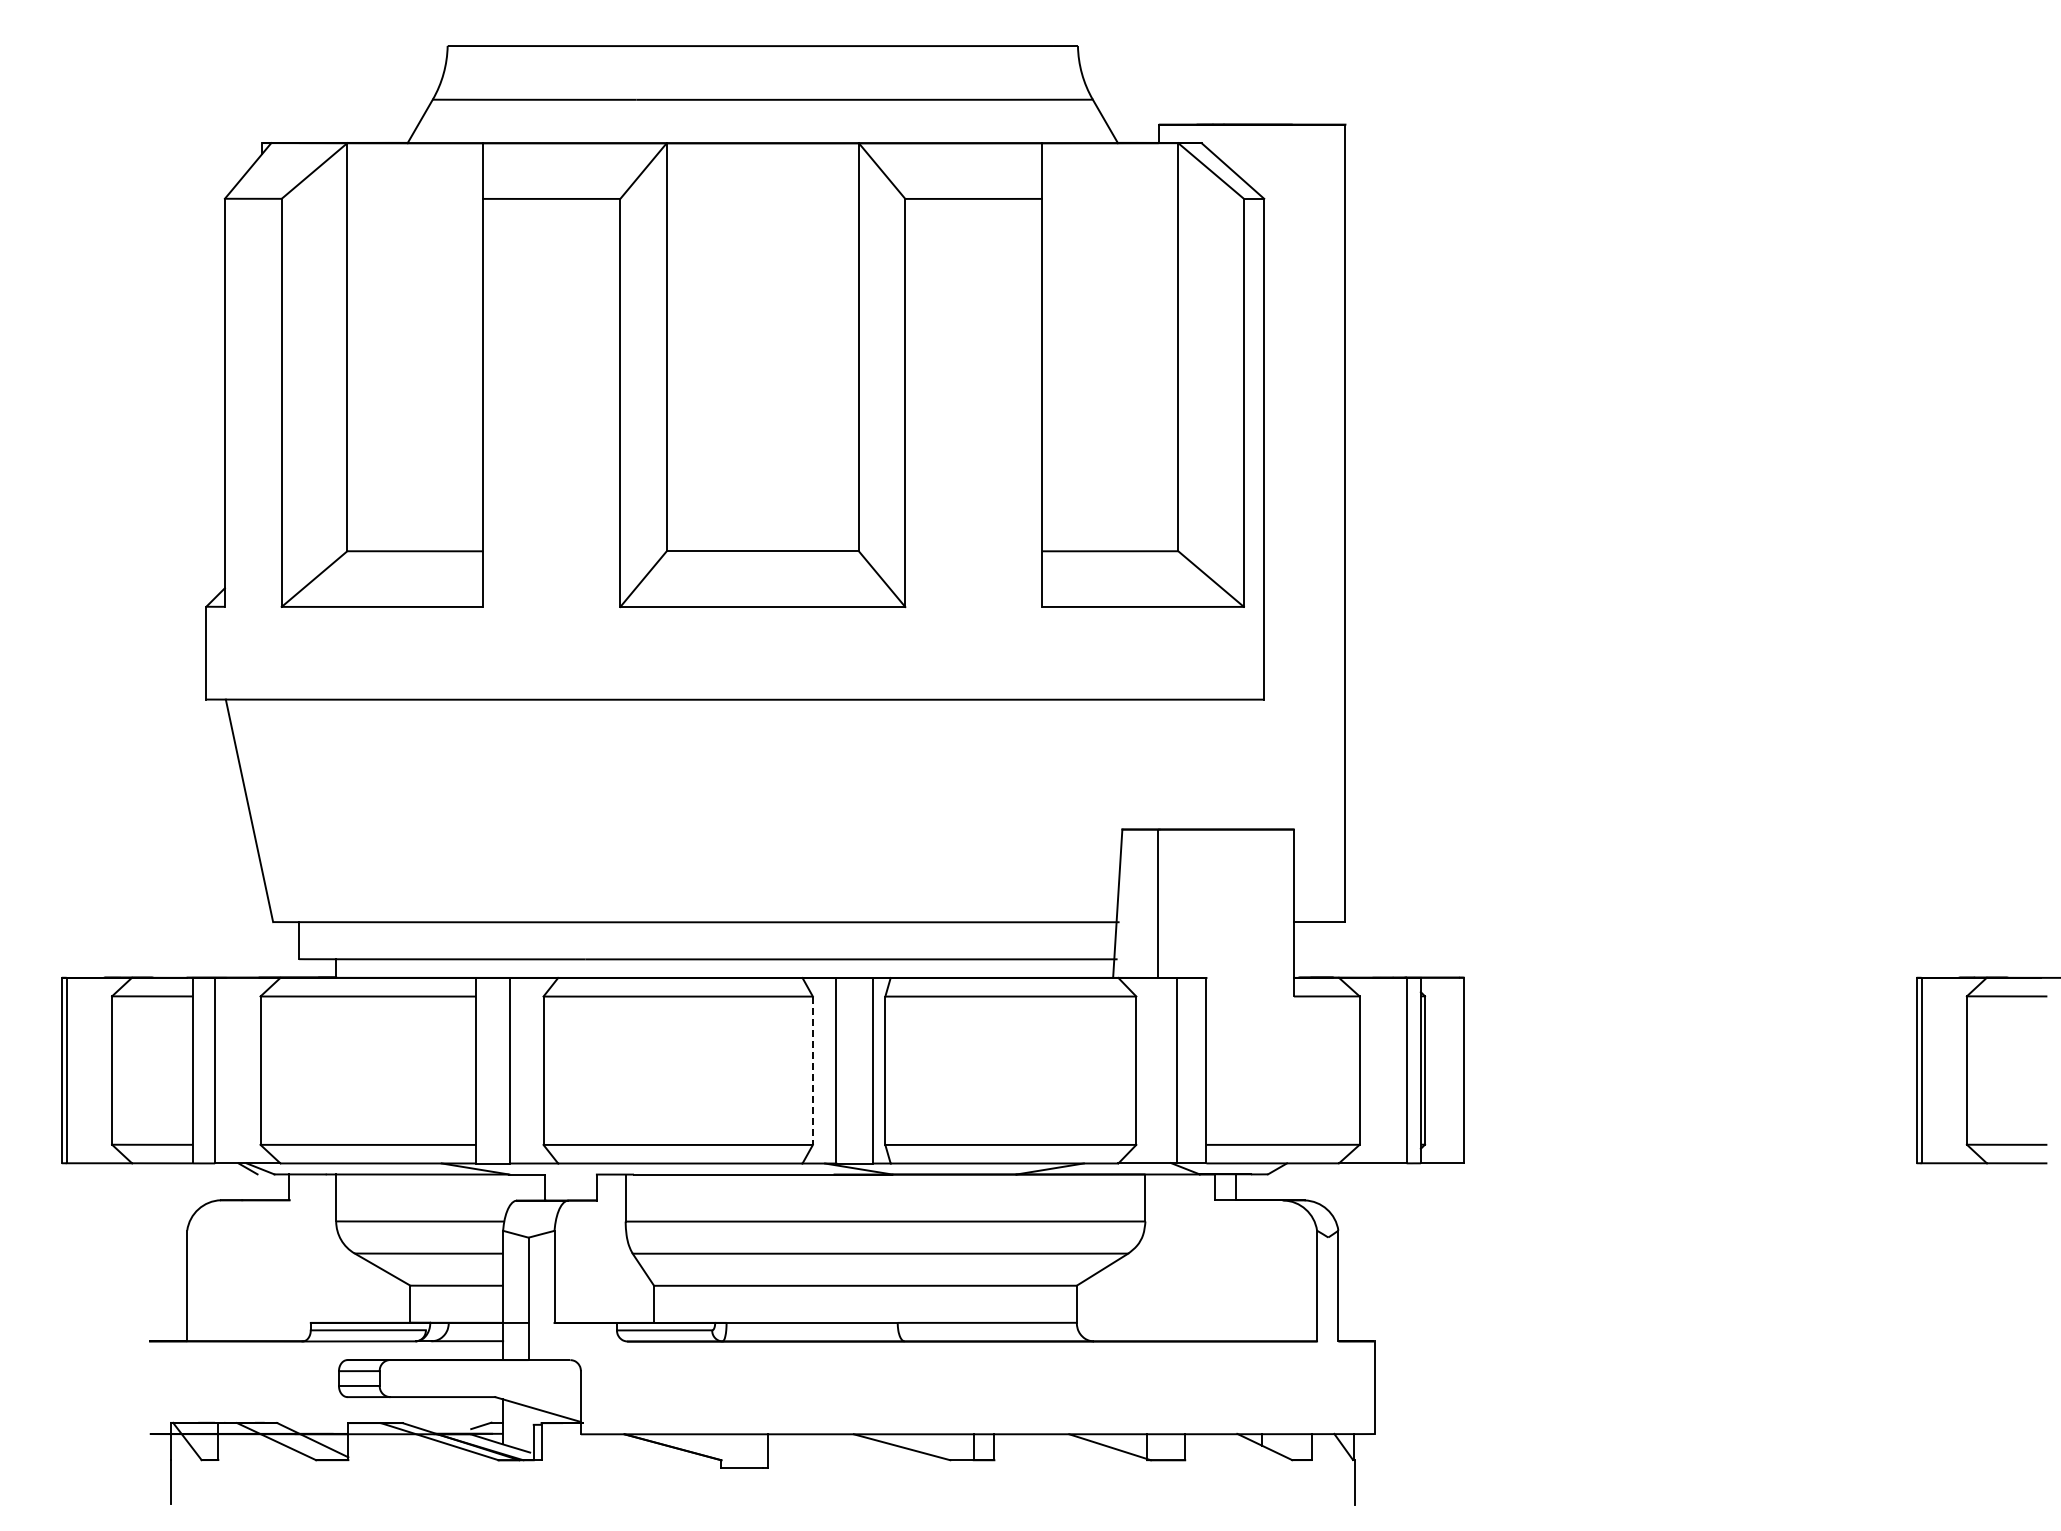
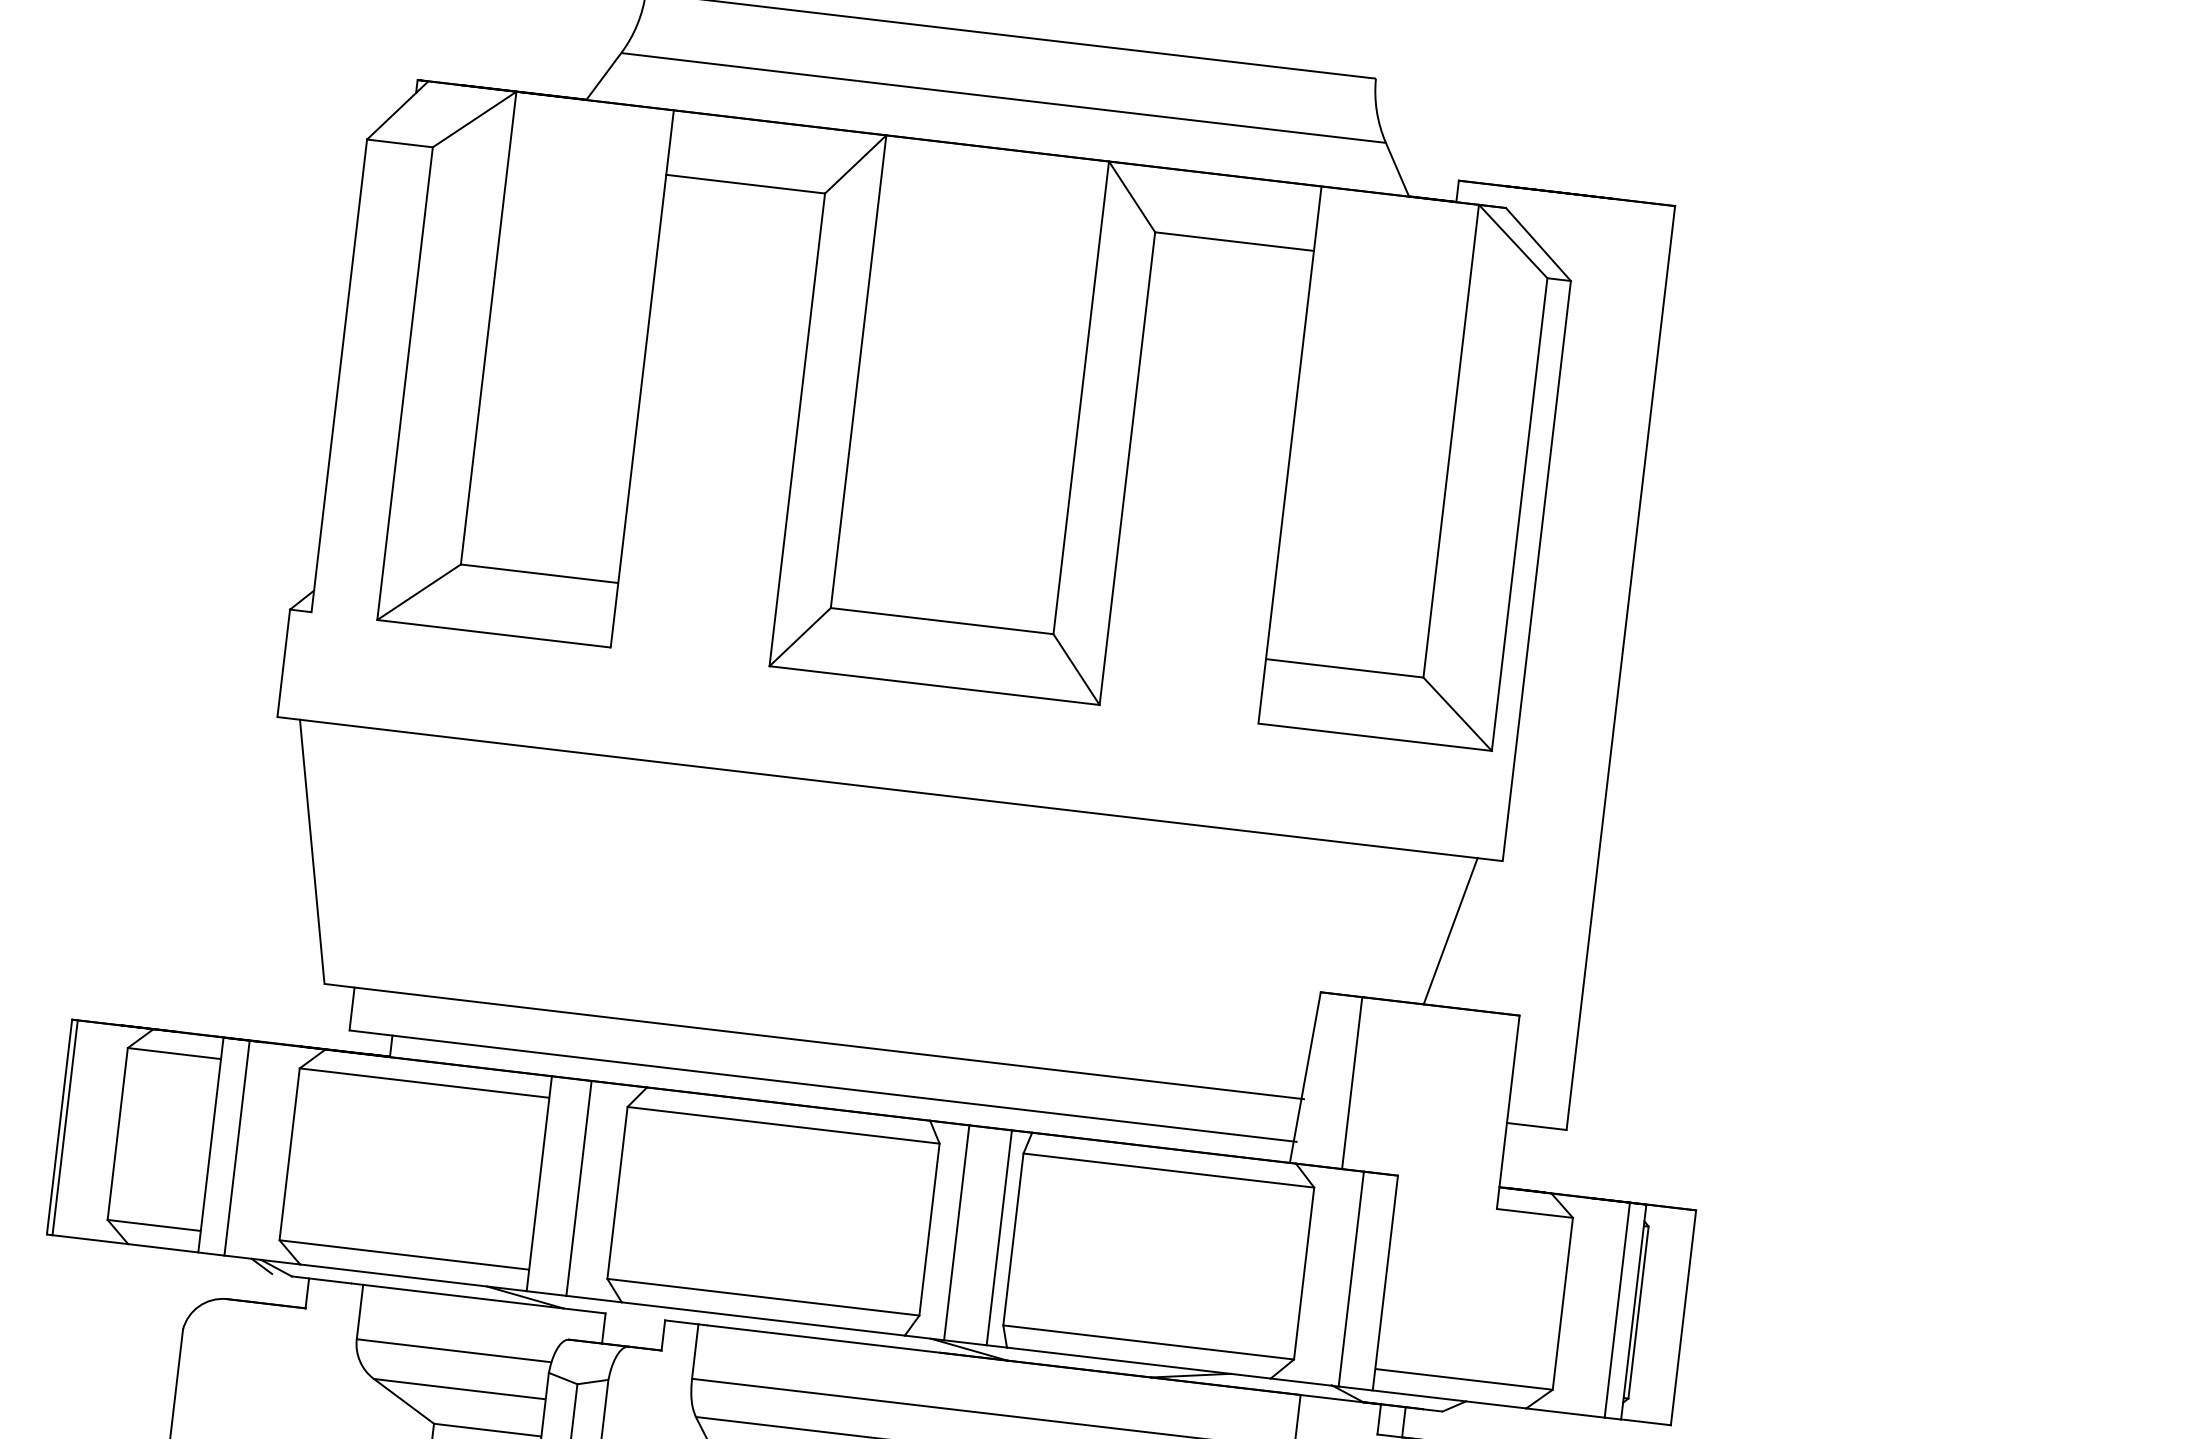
line: (1226, 764) -> (1450, 931), added
line: (812, 1071) -> (928, 1230), dashed -> solid

